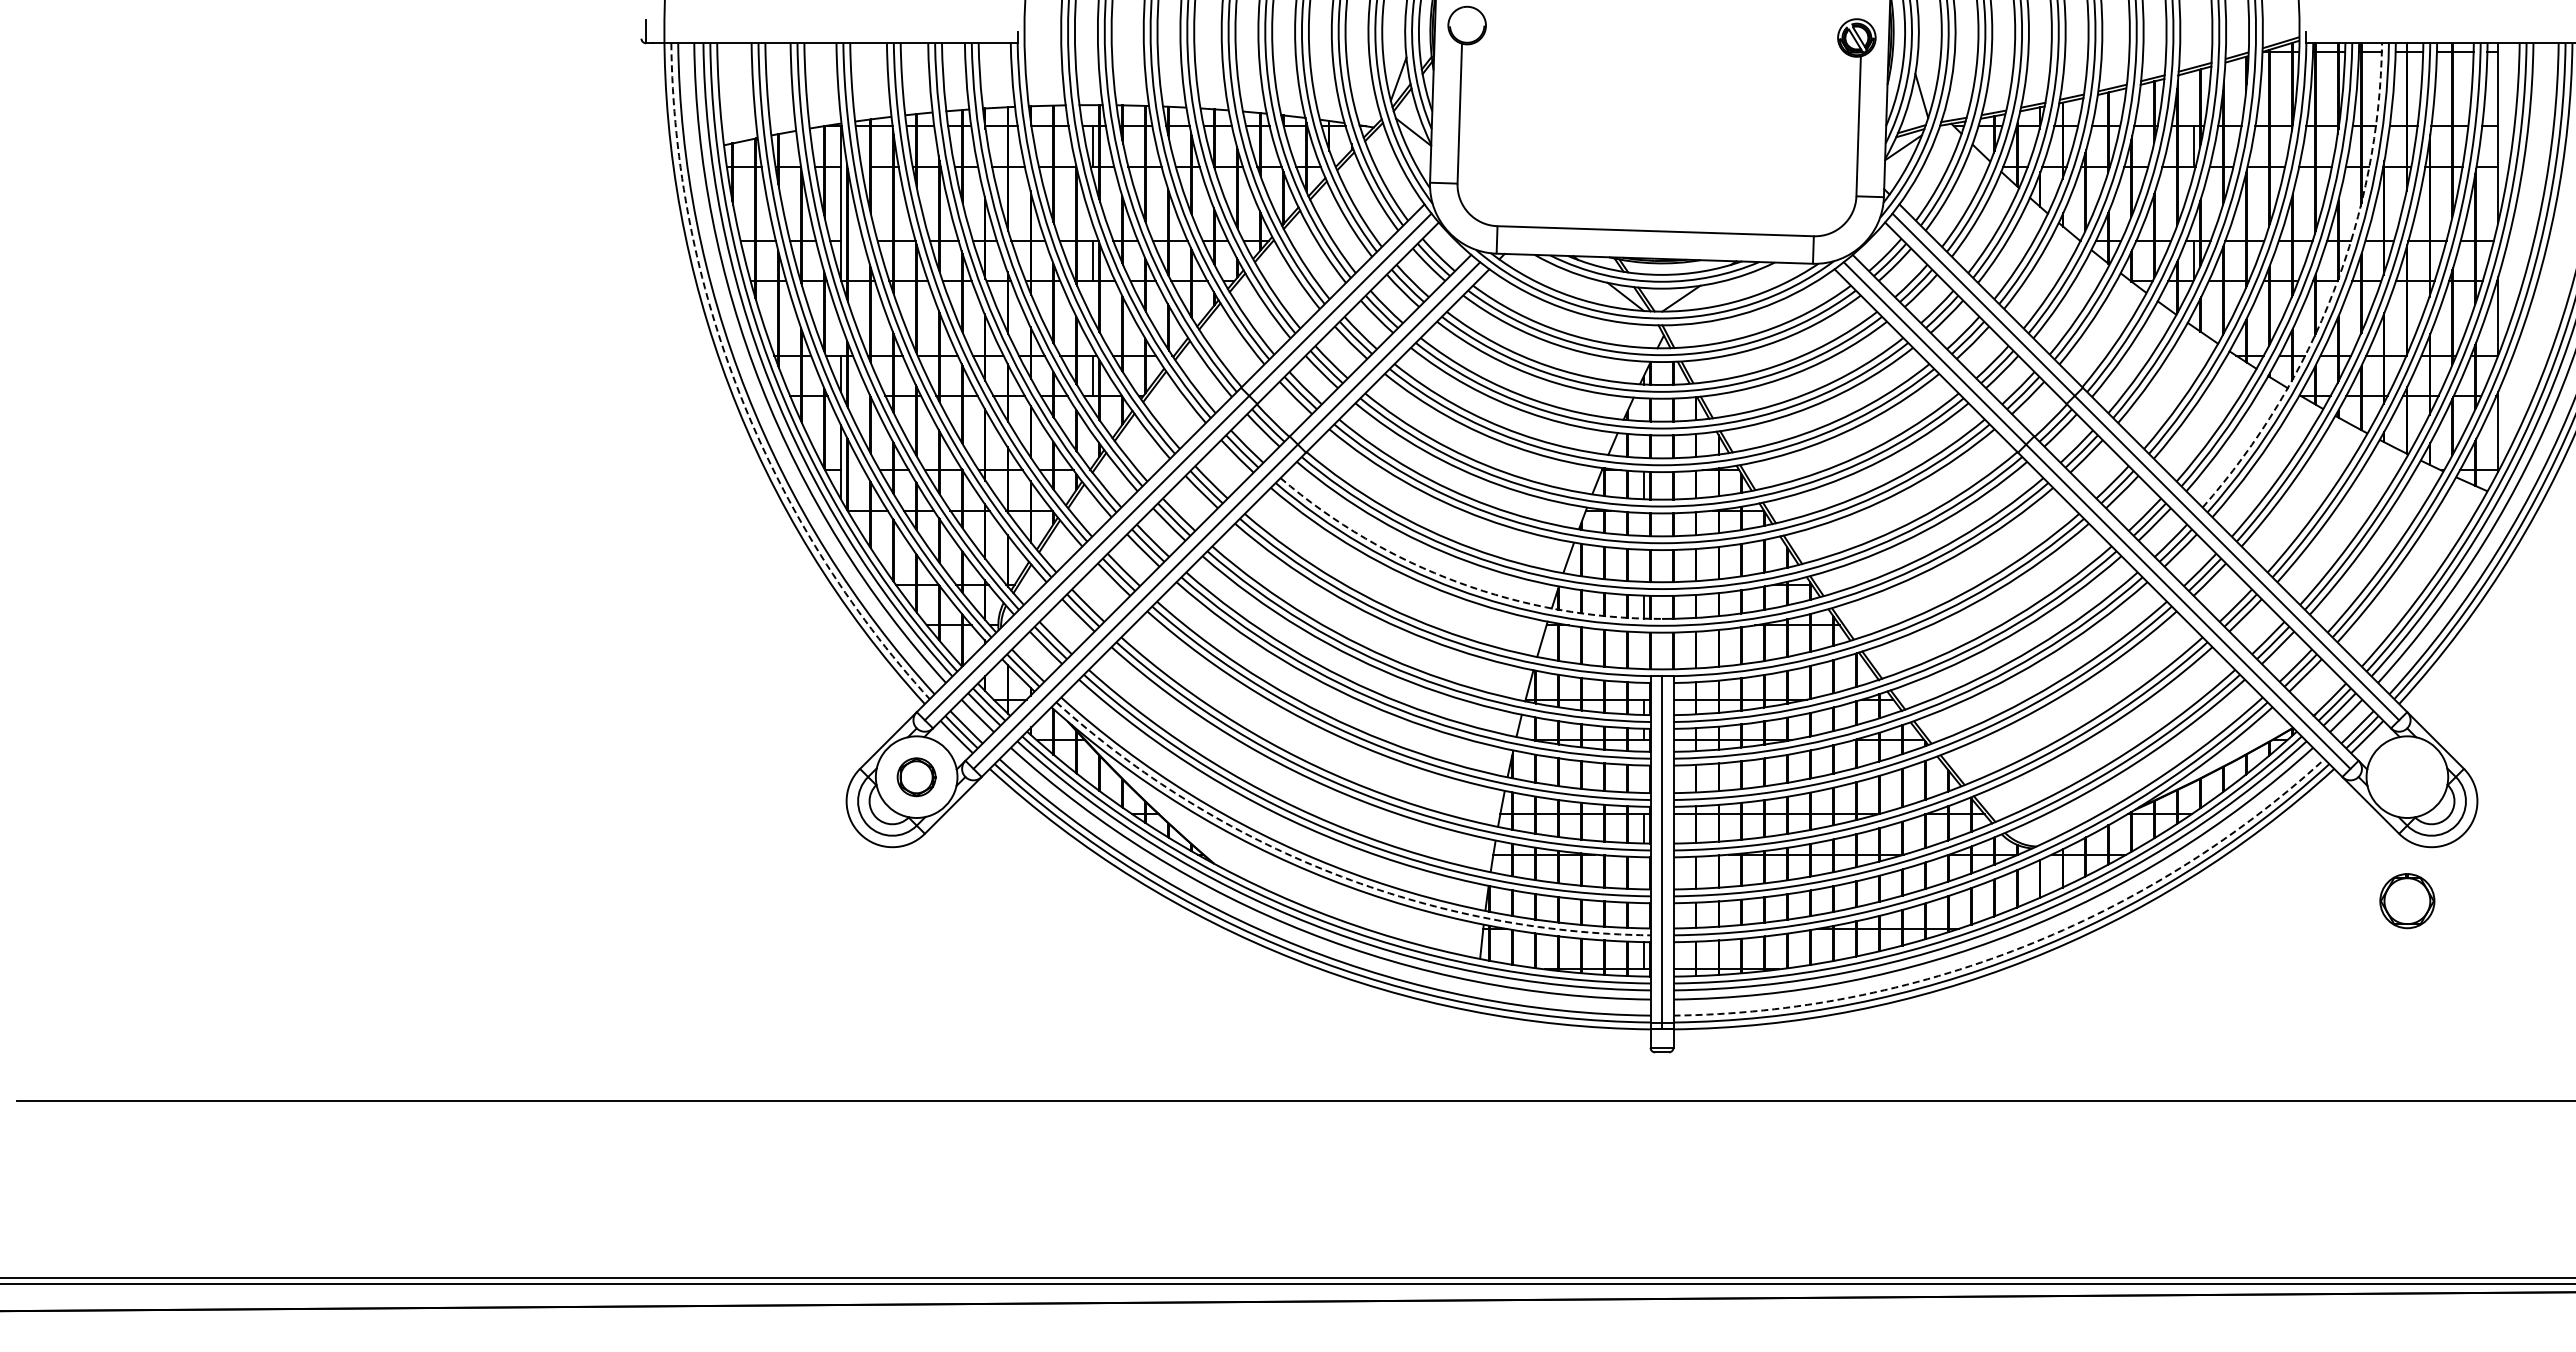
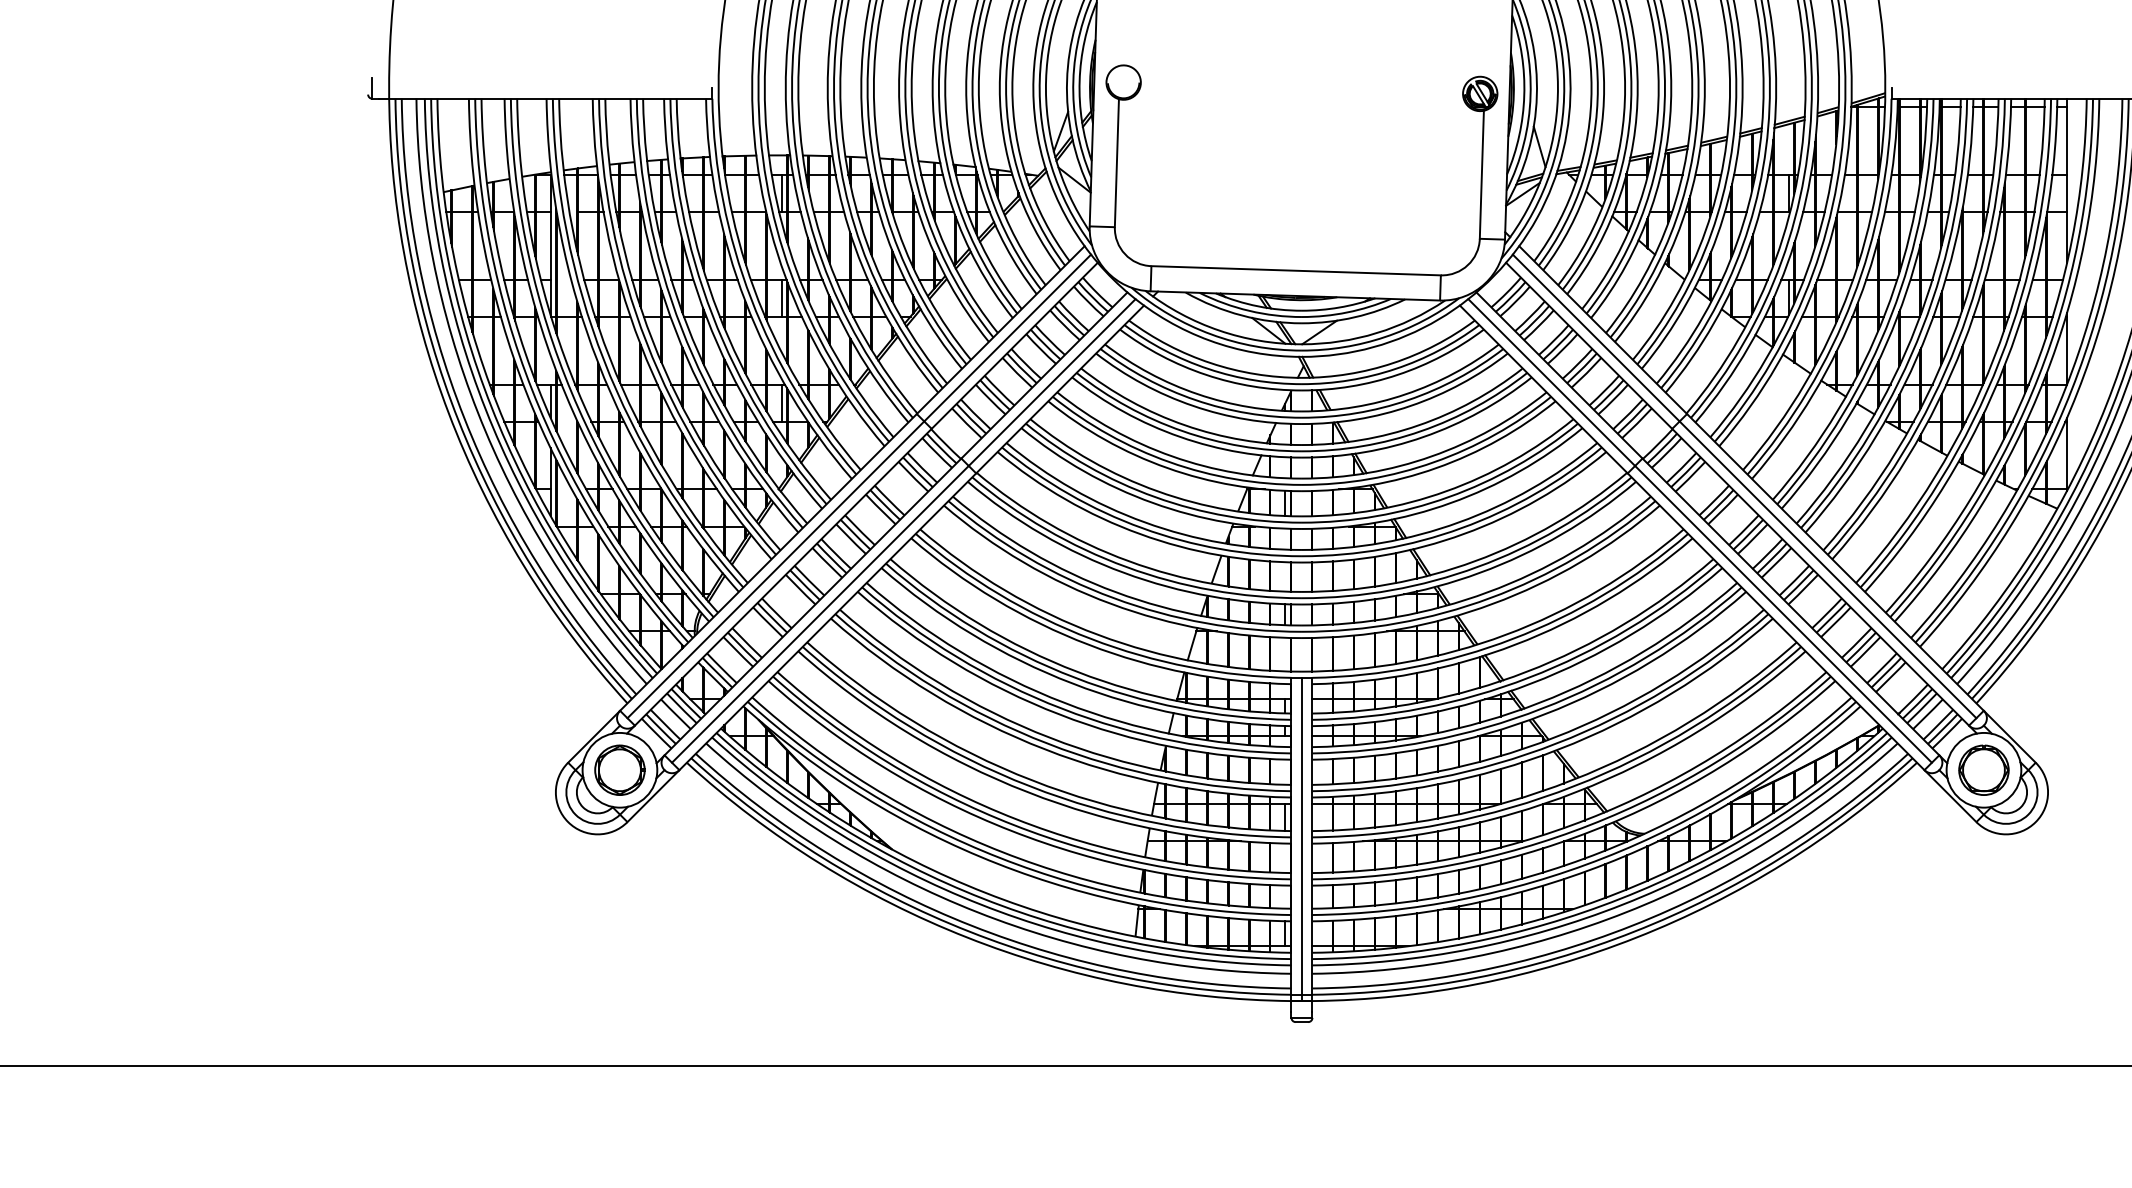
arc: (2333, 291) -> (1916, 325), dashed -> solid
arc: (740, 395) -> (458, 421), dashed -> solid
arc: (1458, 582) -> (1115, 592), dashed -> solid
part: (916, 777) -> (619, 770), size x1.43
arc: (1332, 873) -> (1000, 858), dashed -> solid
part: (2407, 901) -> (1984, 770), moved
arc: (2022, 947) -> (1631, 926), dashed -> solid

